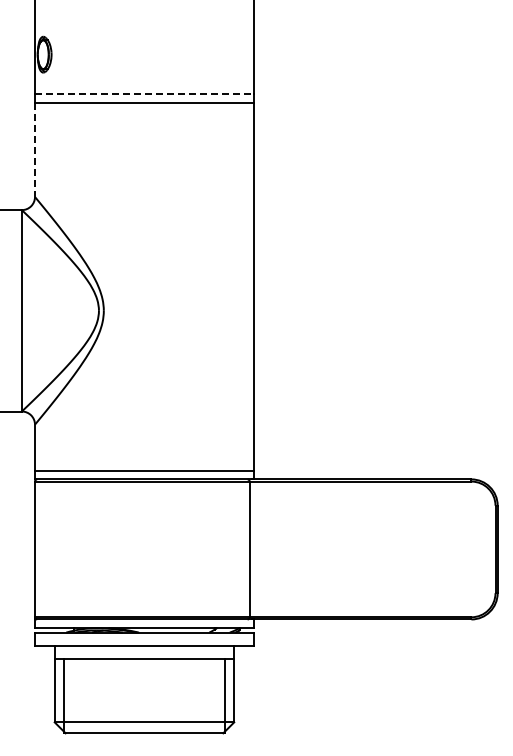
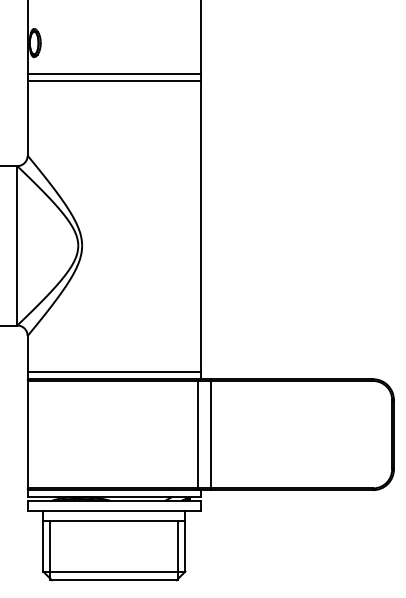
line: (144, 94) -> (114, 74), dashed -> solid
line: (35, 150) -> (28, 118), dashed -> solid
line: (266, 549) -> (210, 434), added

